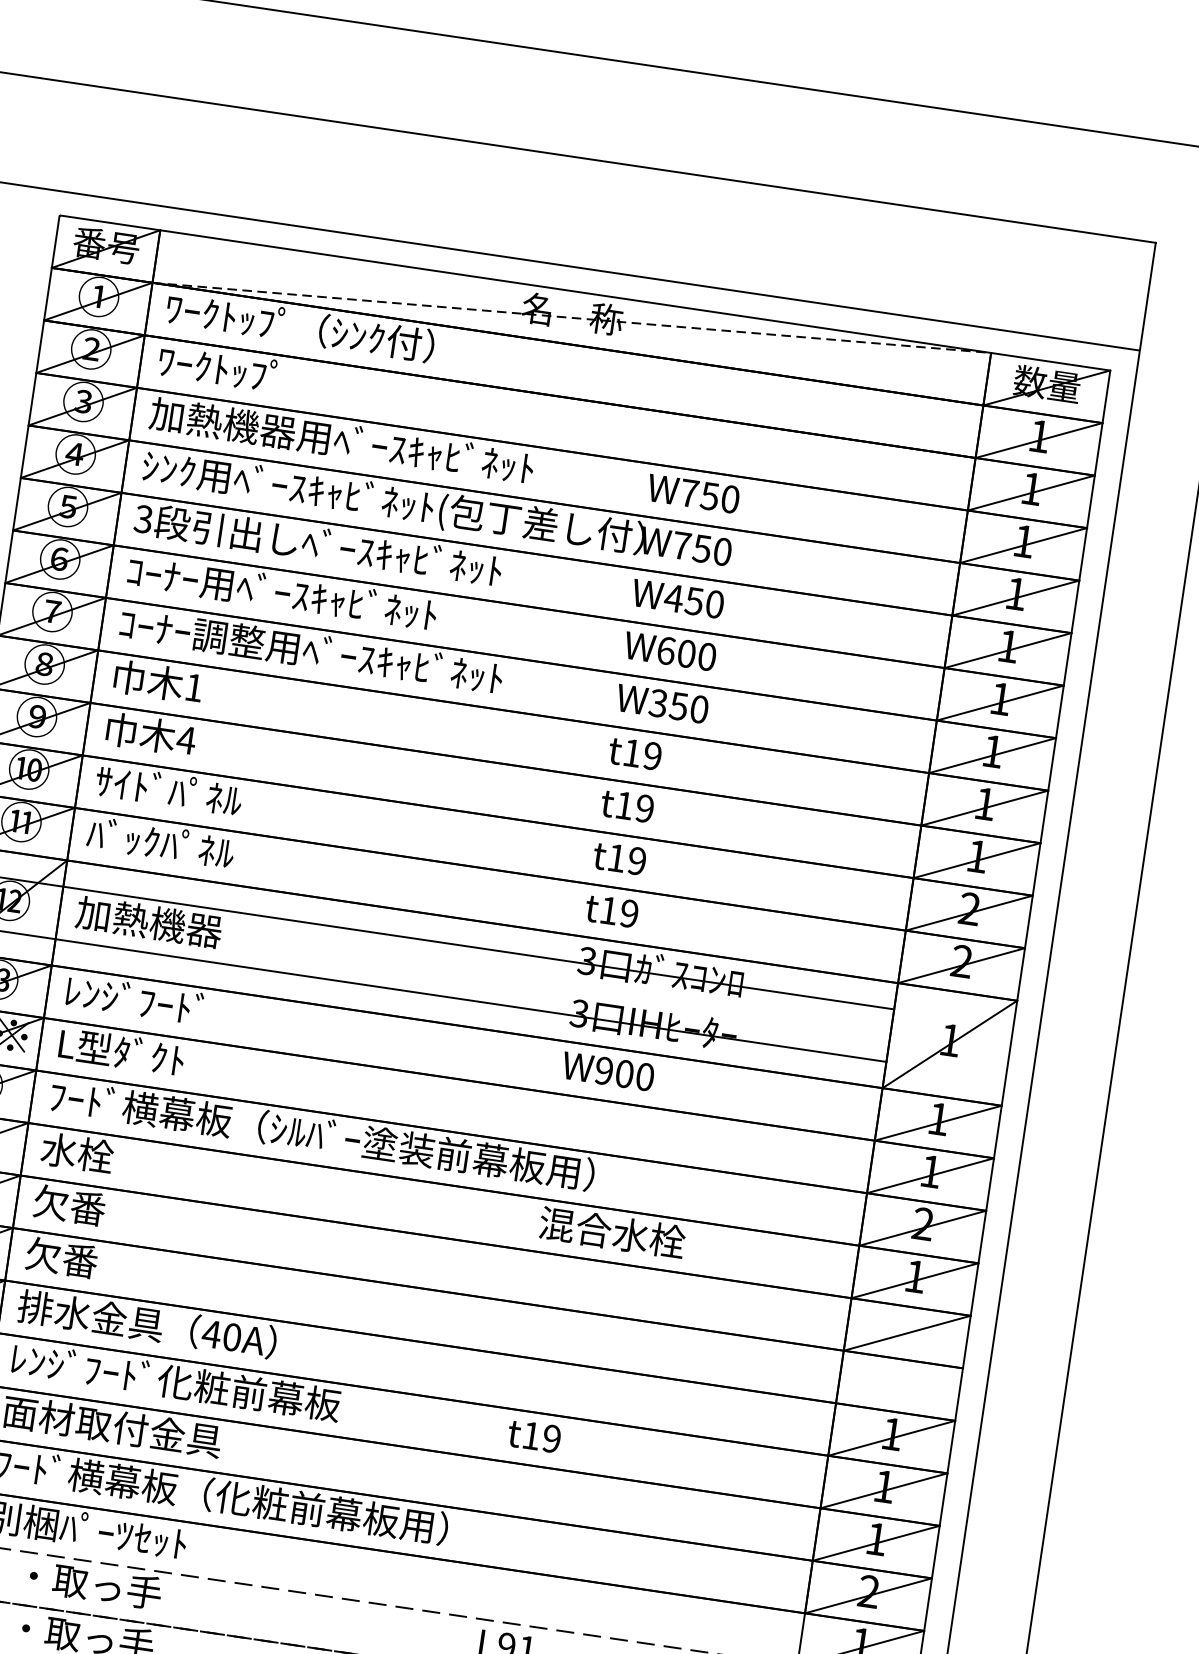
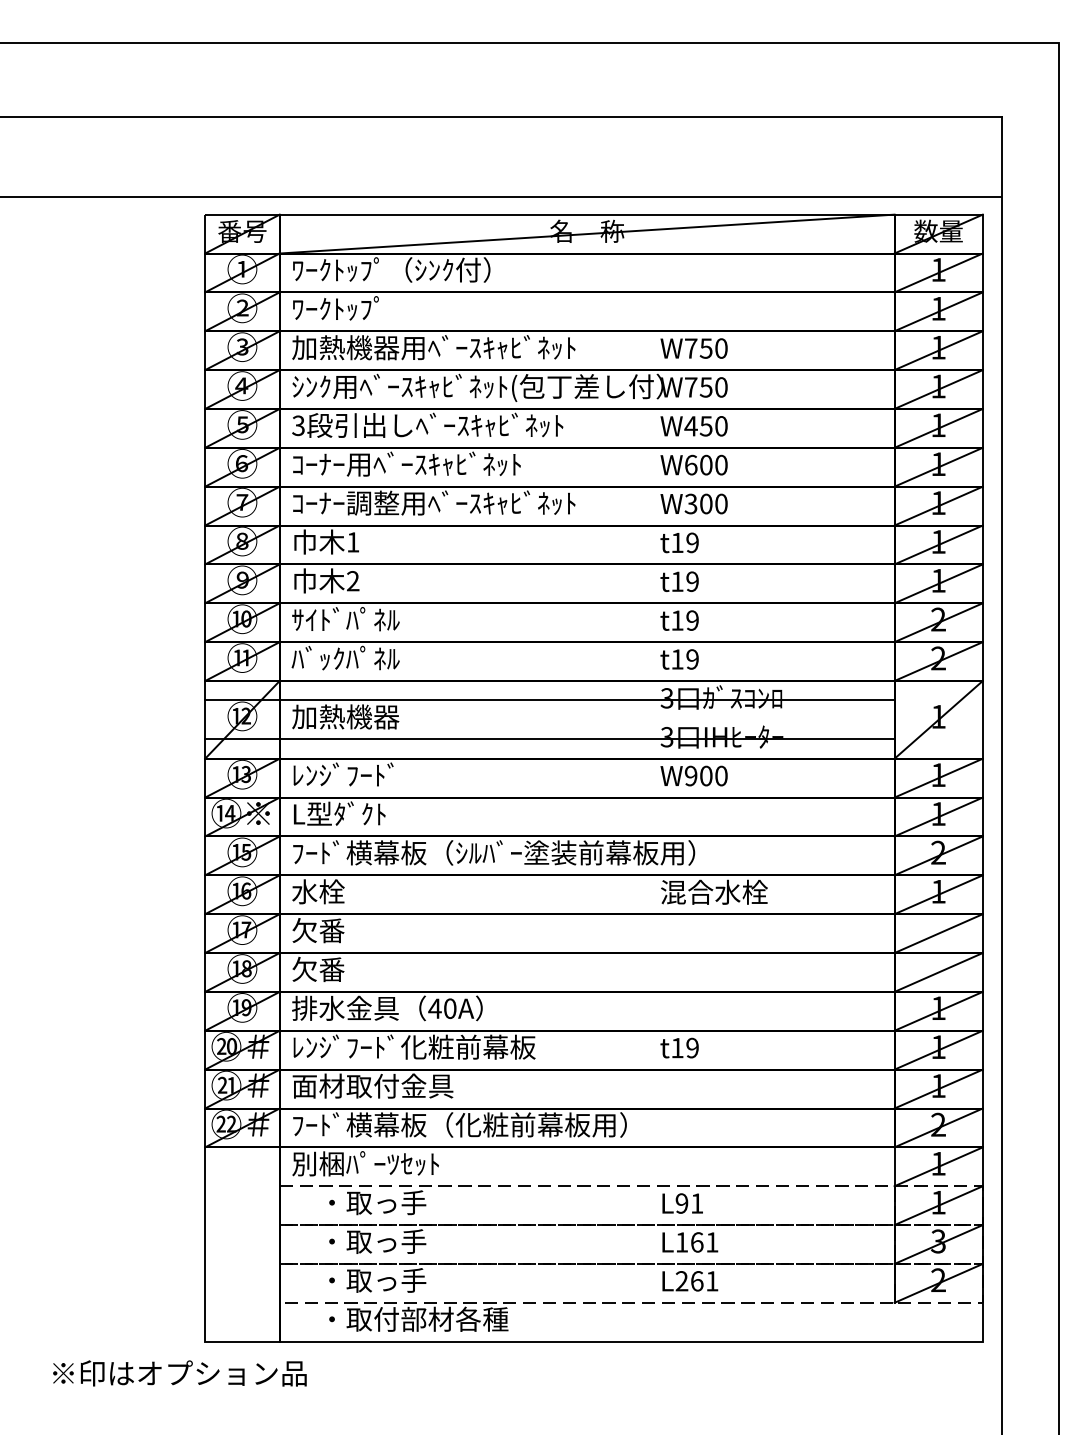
line: (572, 318) -> (587, 234), dashed -> solid
text: (678, 705) -> (705, 503), W350 -> W300
text: (185, 740) -> (352, 581), 4 -> 2
line: (899, 1385) -> (938, 972), added

